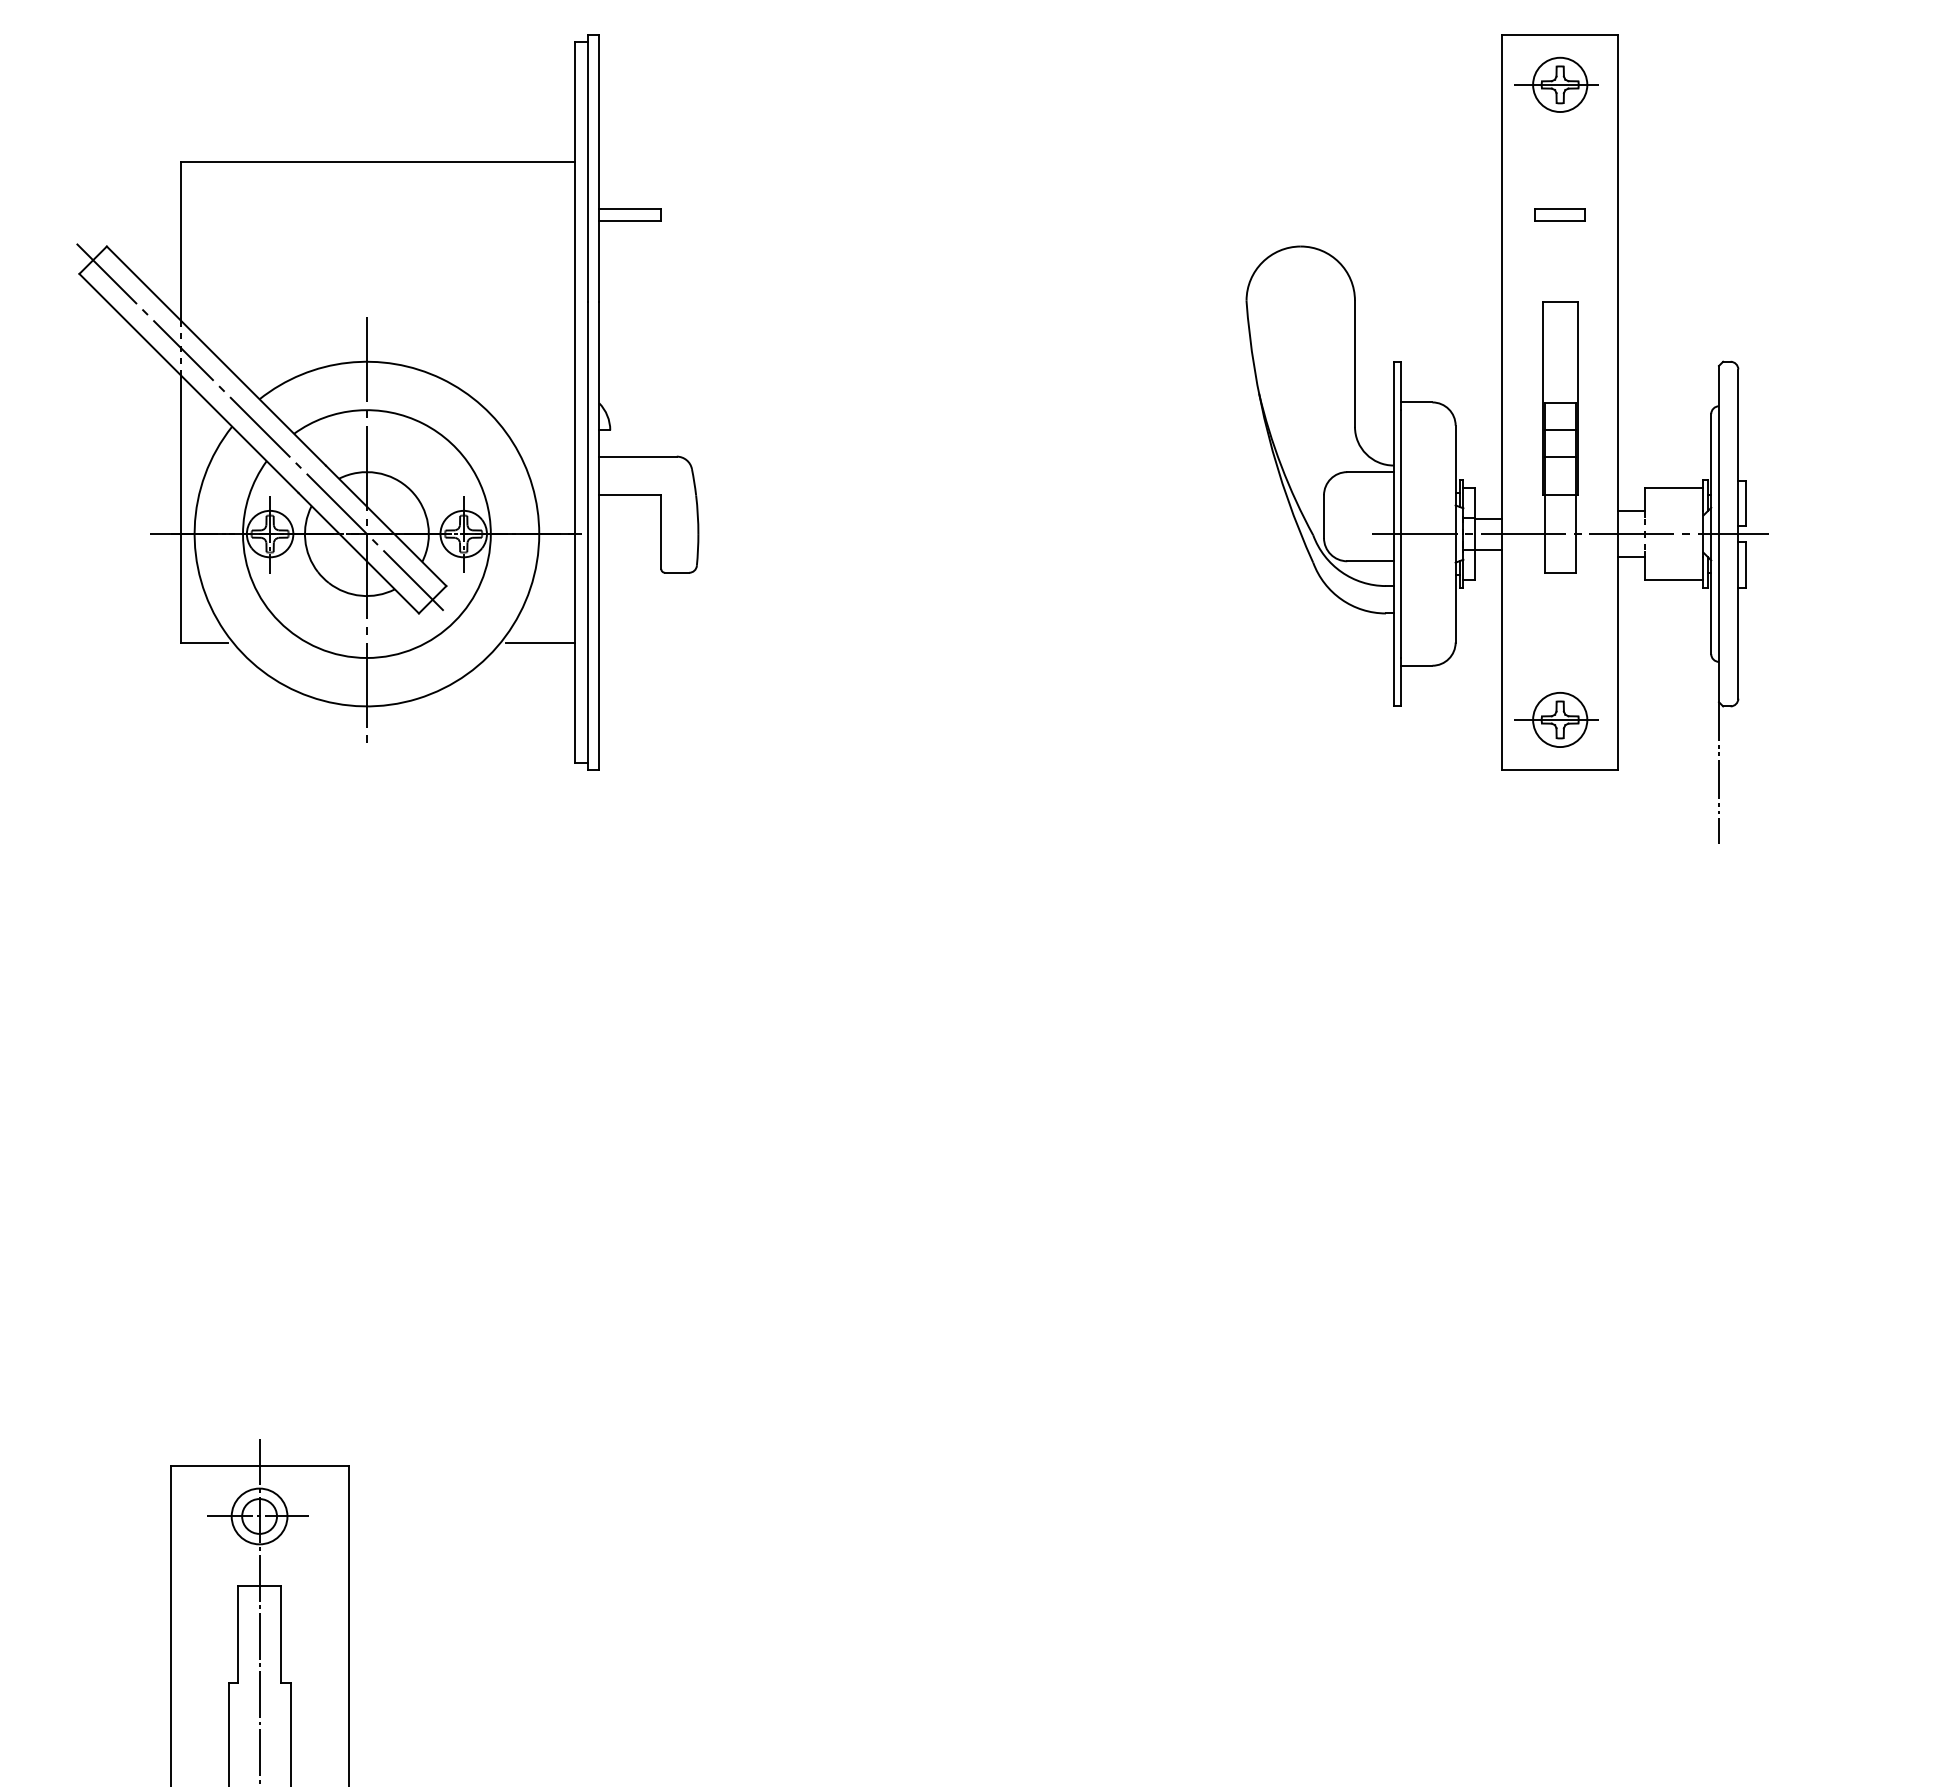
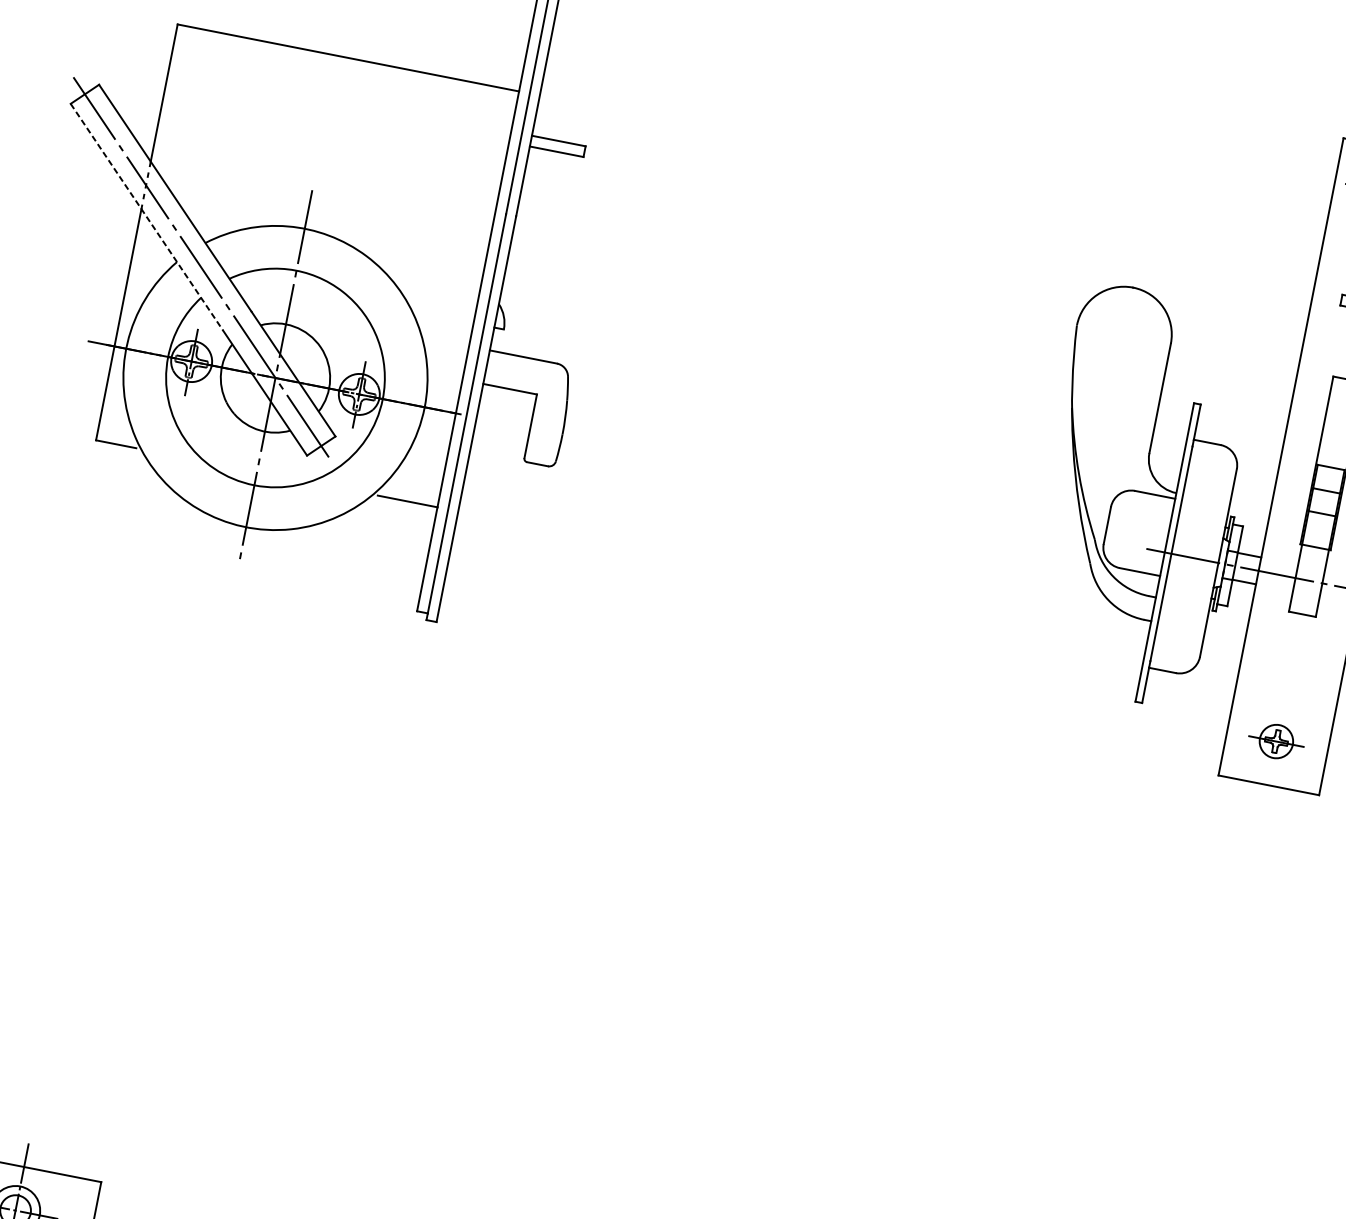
line: (189, 383) -> (147, 217), solid -> dashed
part: (1556, 719) -> (1274, 740), size x0.7

